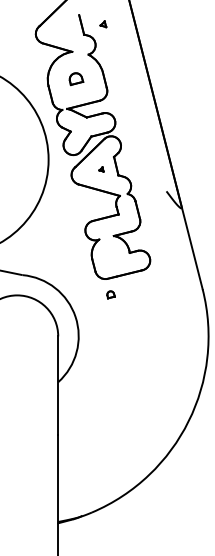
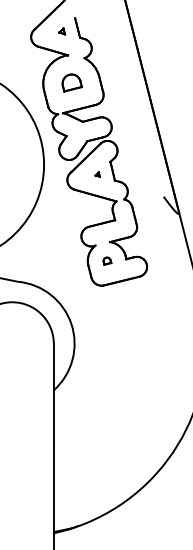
part: (103, 24) -> (62, 31), moved
part: (76, 78) -> (72, 82), size x1.43
part: (110, 294) -> (106, 260), moved

